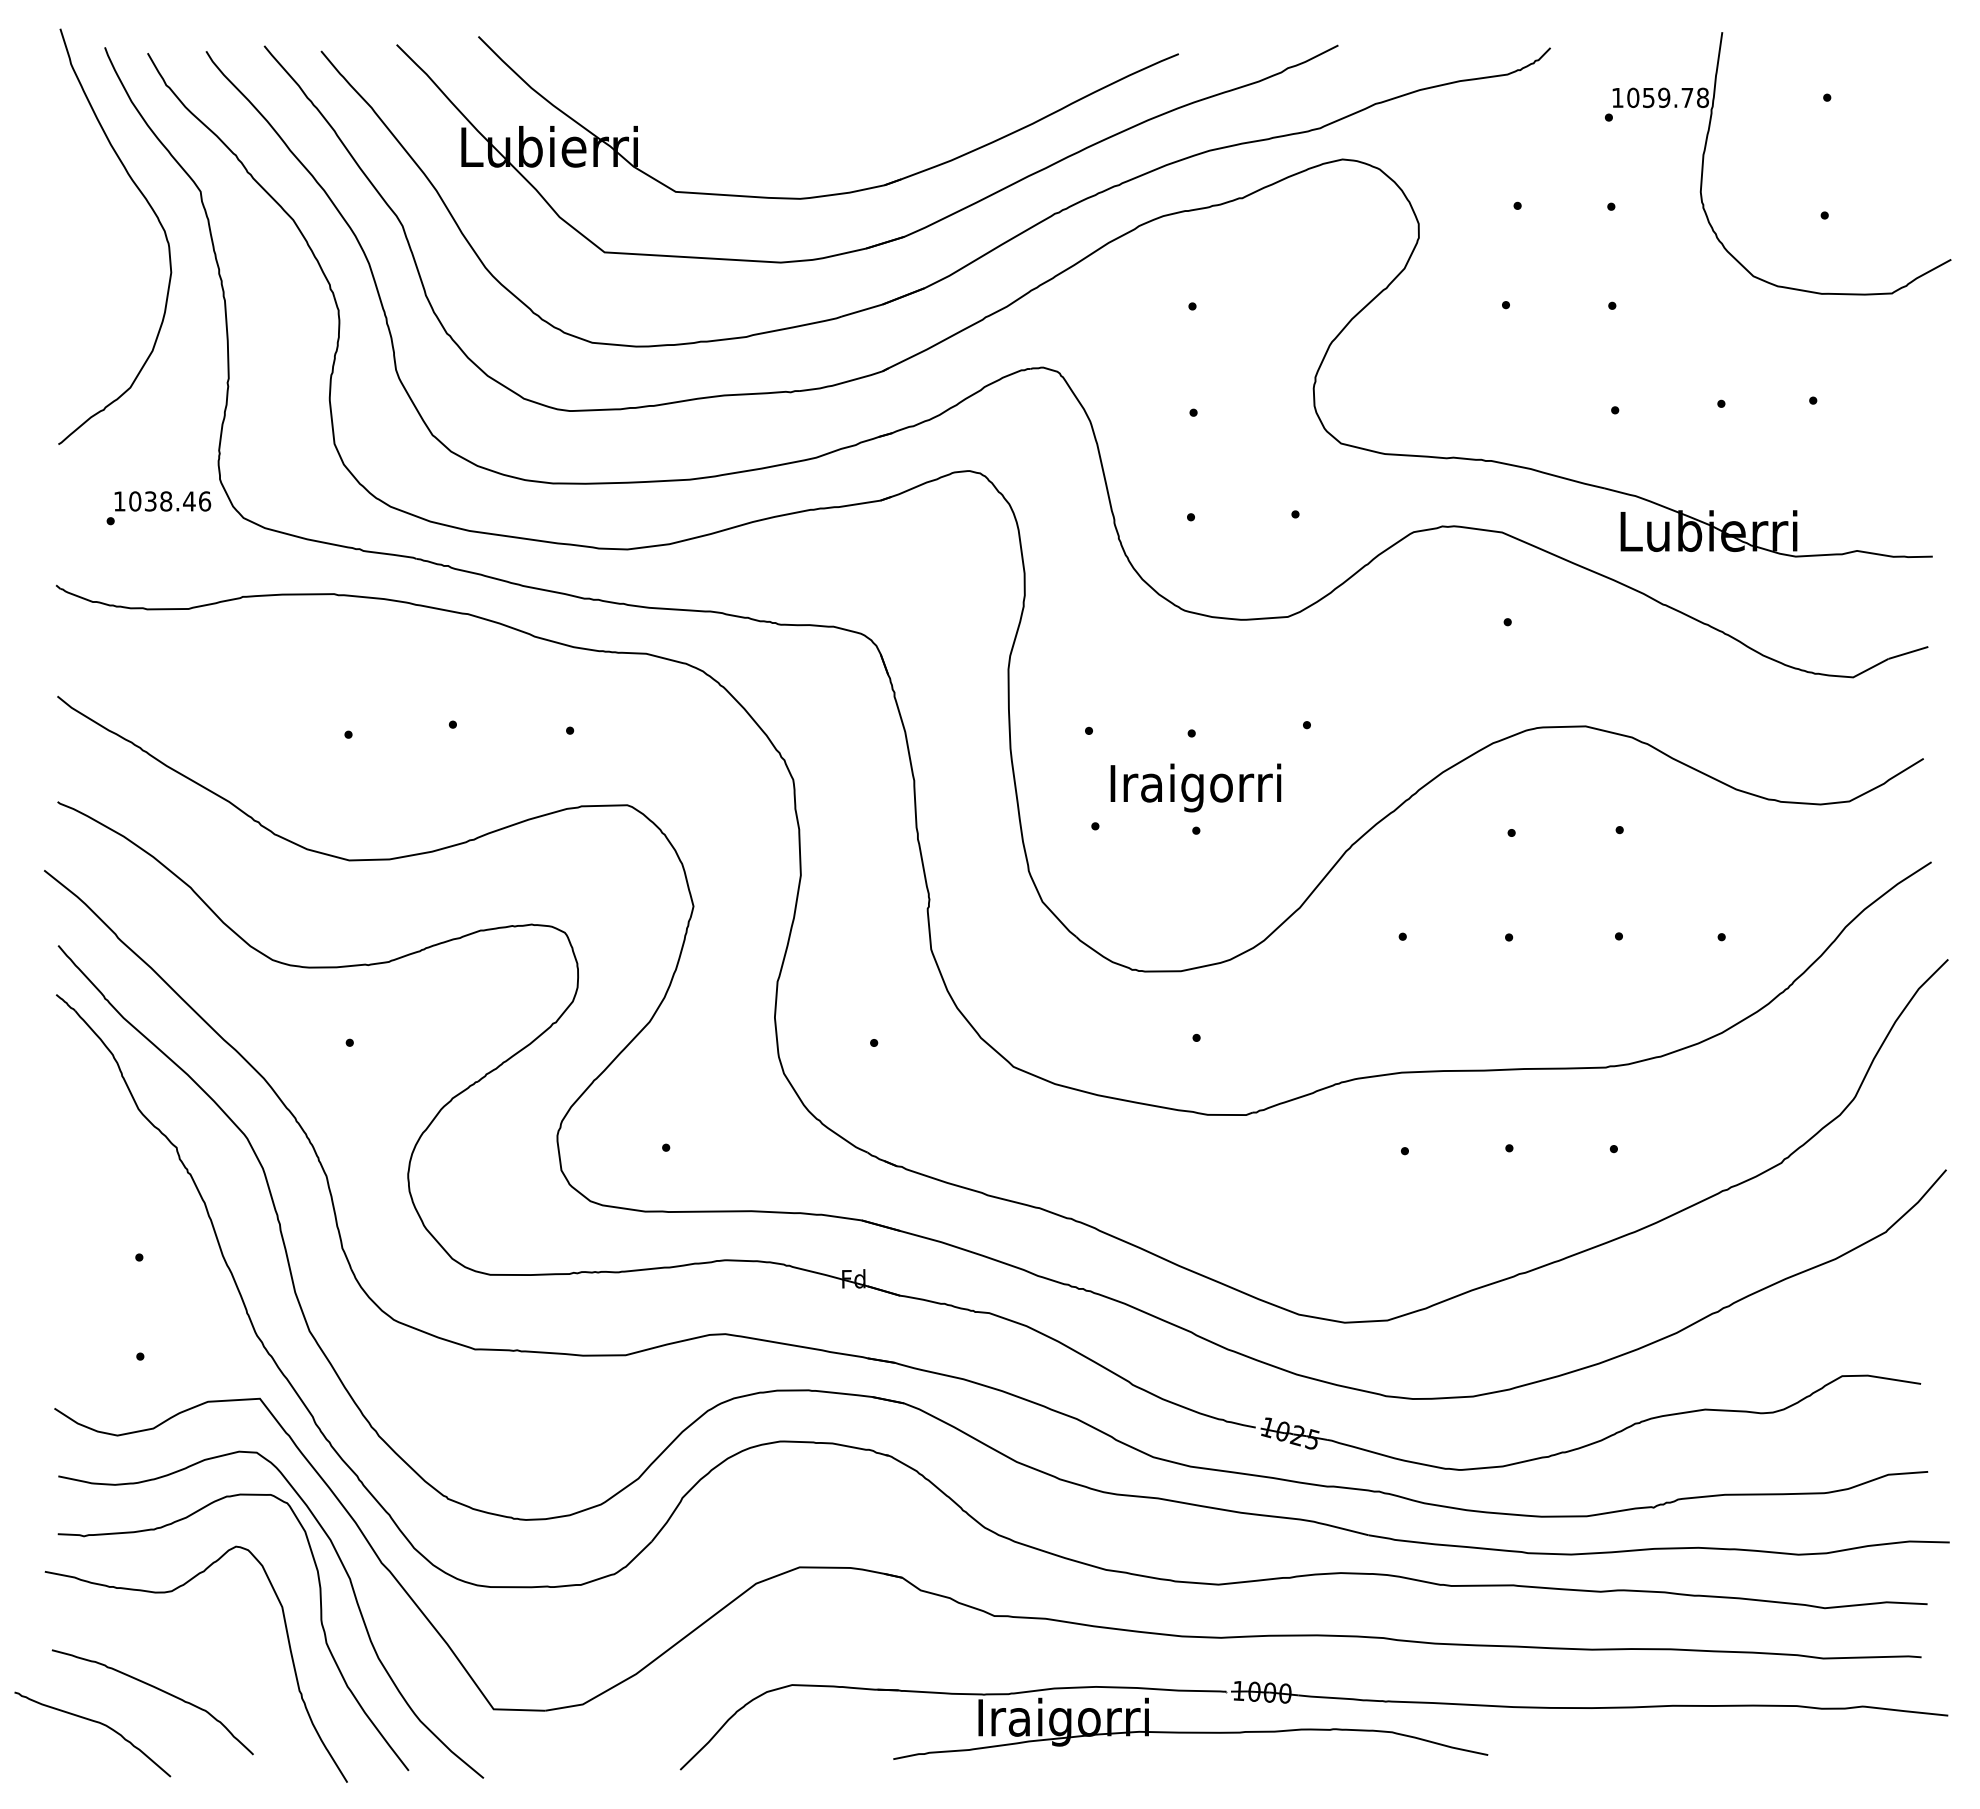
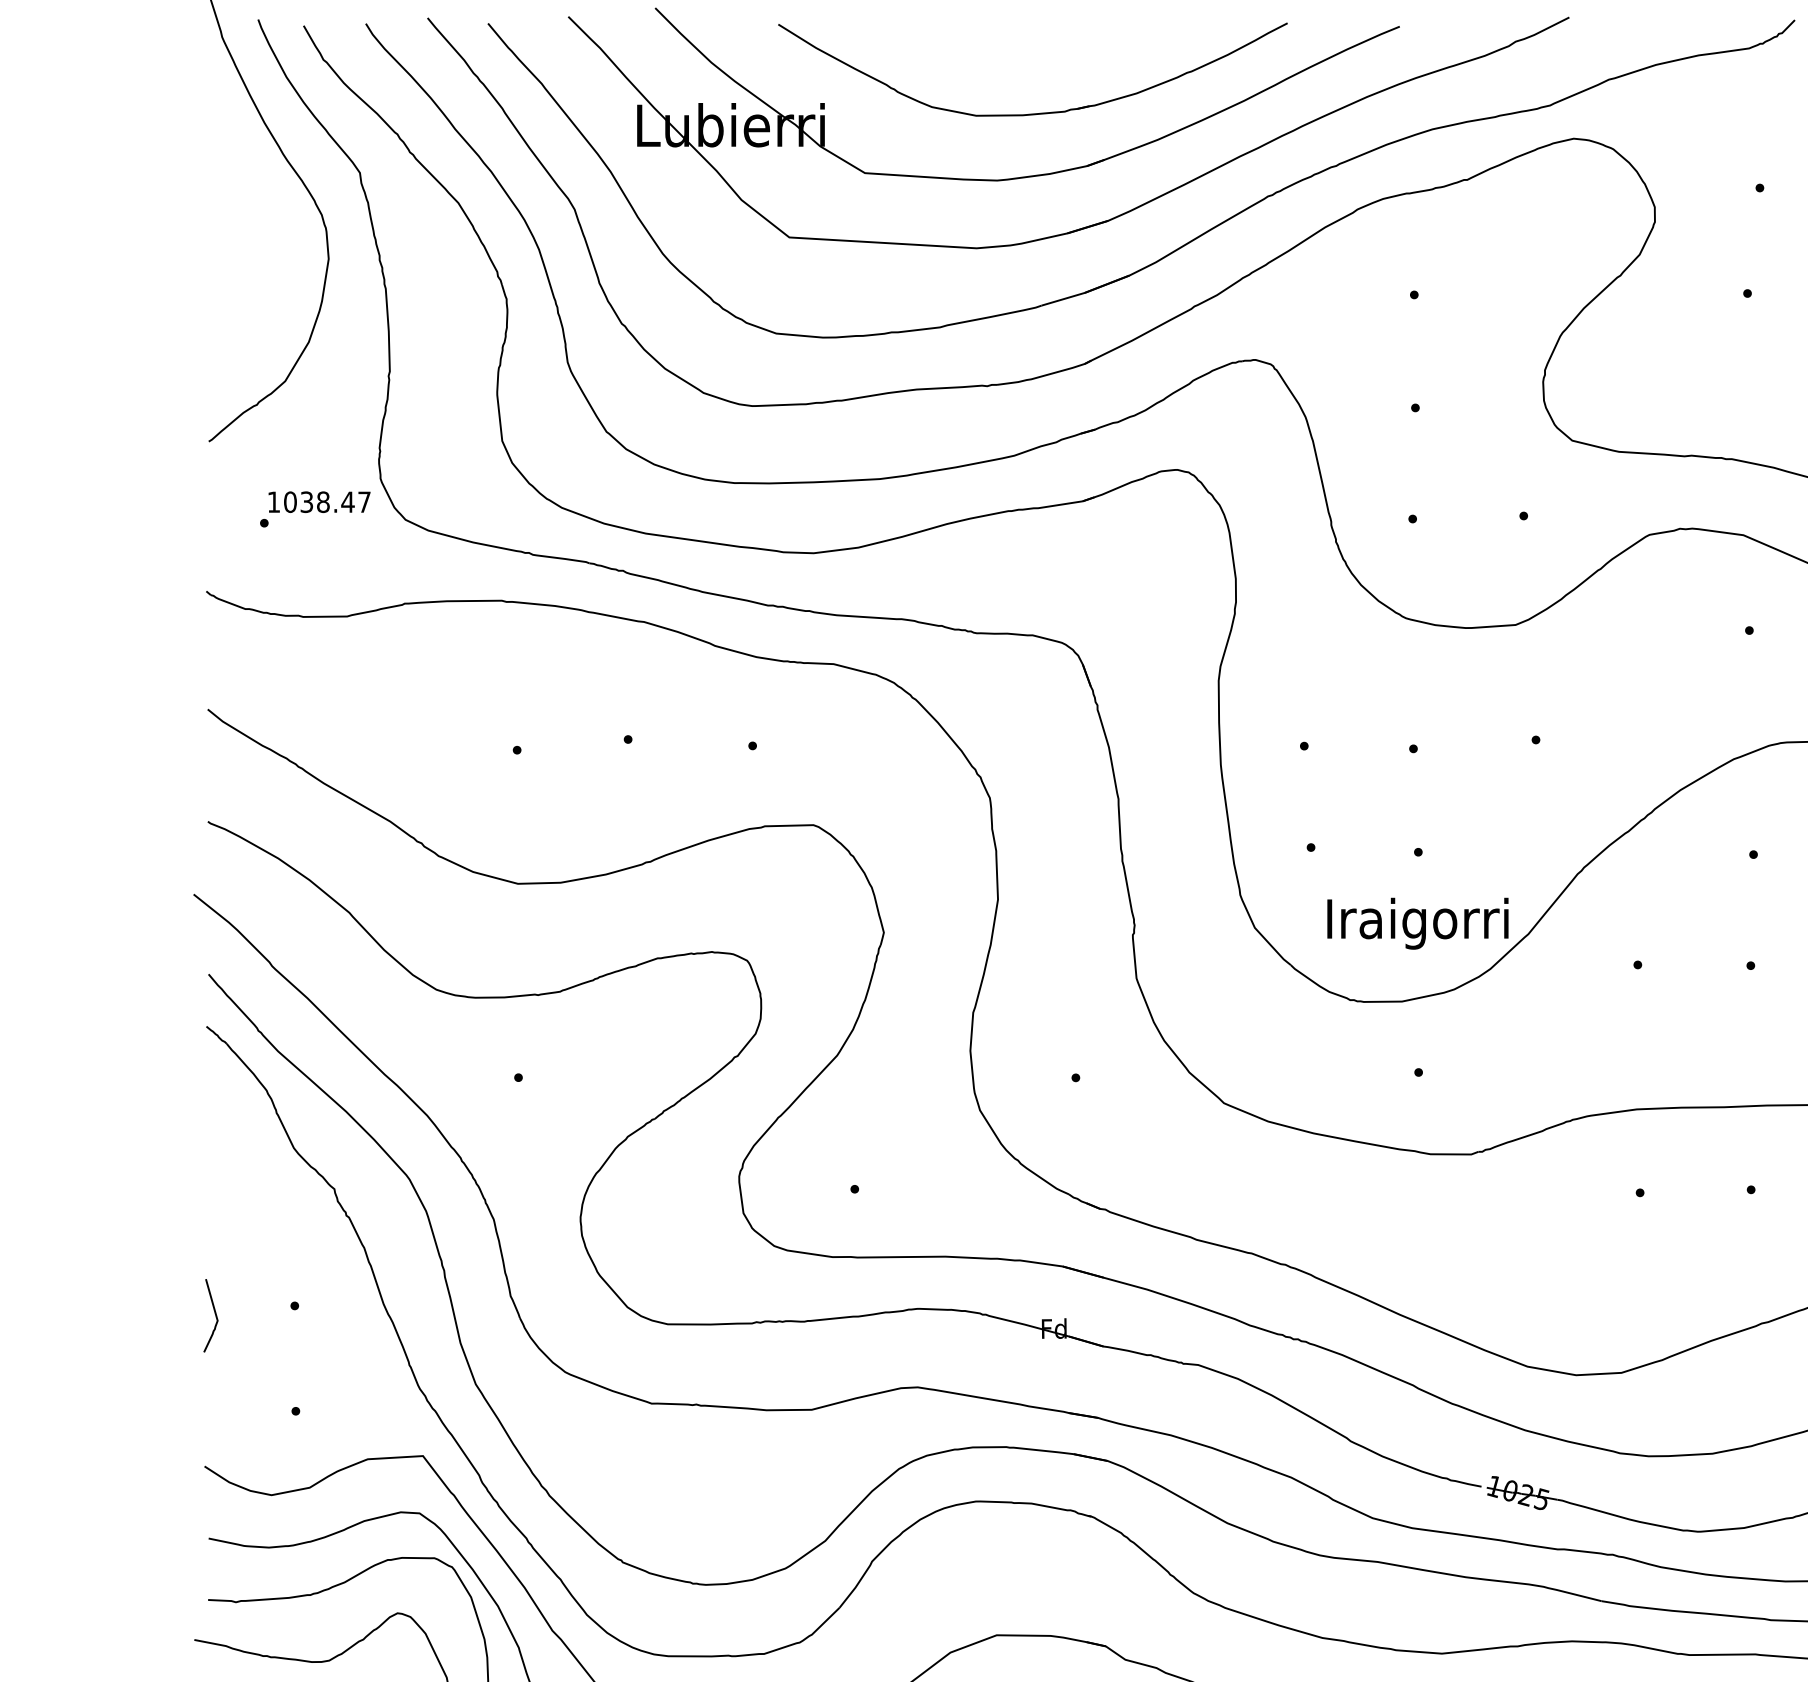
part: (833, 135) -> (1032, 113), added
text: (205, 501) -> (365, 502), 1038.46 -> 1038.47
text: (1195, 787) -> (1417, 923), moved
curve: (63, 1264) -> (214, 1313), added

